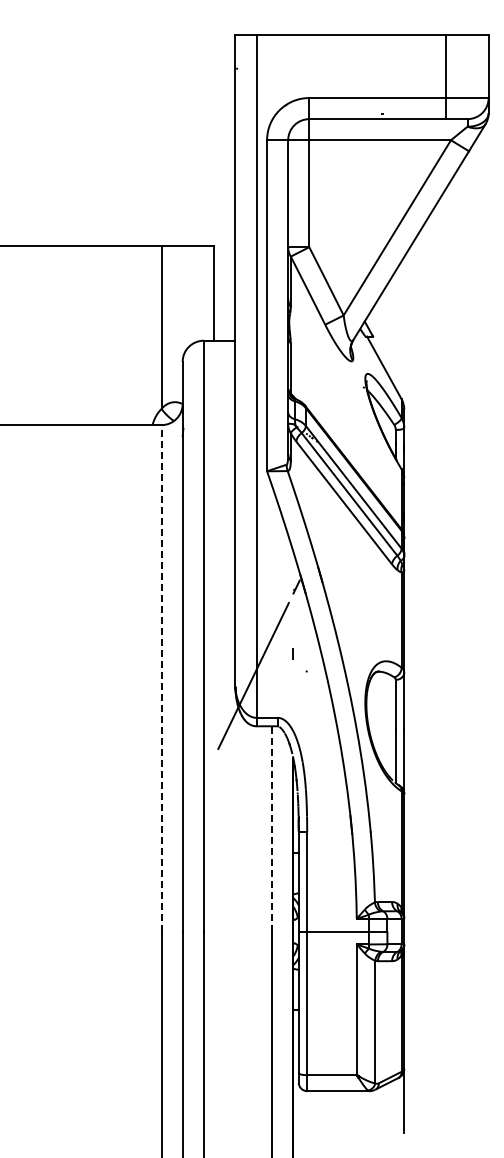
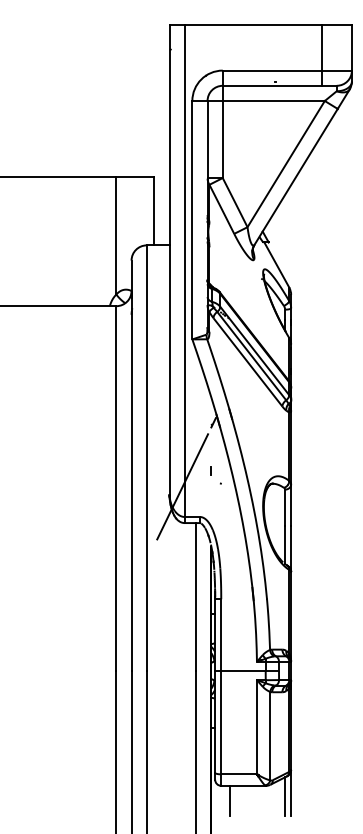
line: (161, 677) -> (116, 487), dashed -> solid
line: (272, 828) -> (196, 596), dashed -> solid
line: (395, 1106) -> (284, 796), added
line: (319, 1112) -> (230, 801), added

